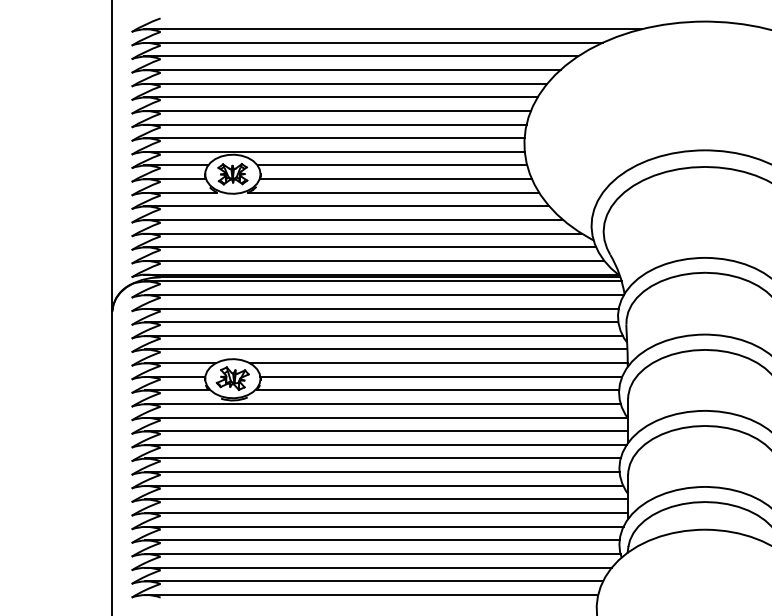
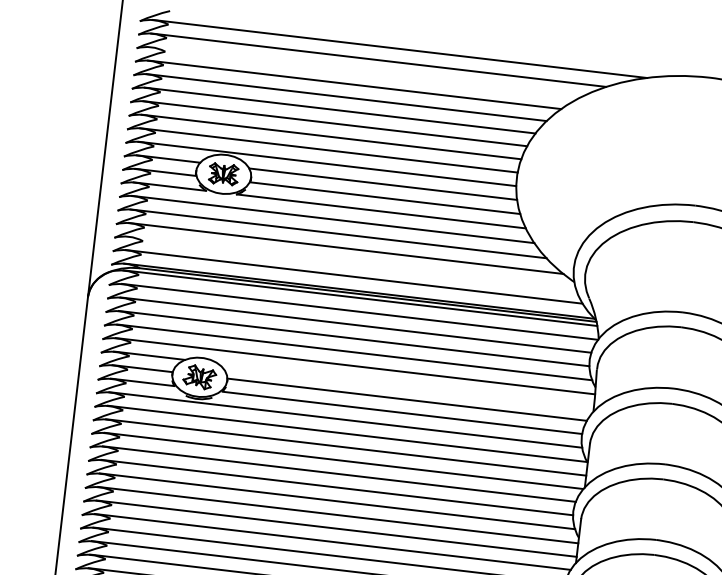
line: (361, 56) -> (365, 72), removed
line: (370, 247) -> (351, 263), removed
line: (438, 363) -> (405, 386), removed

